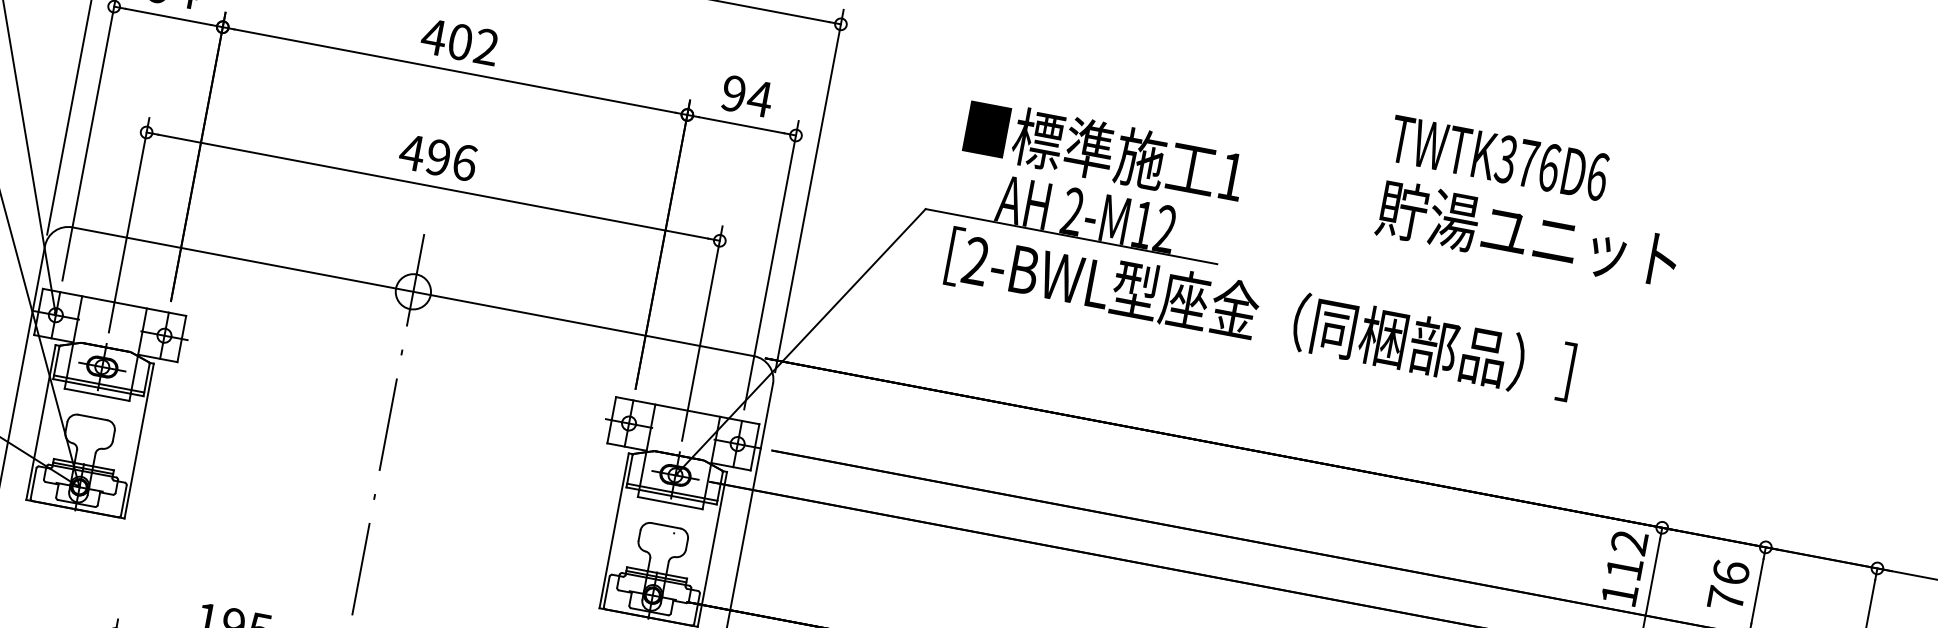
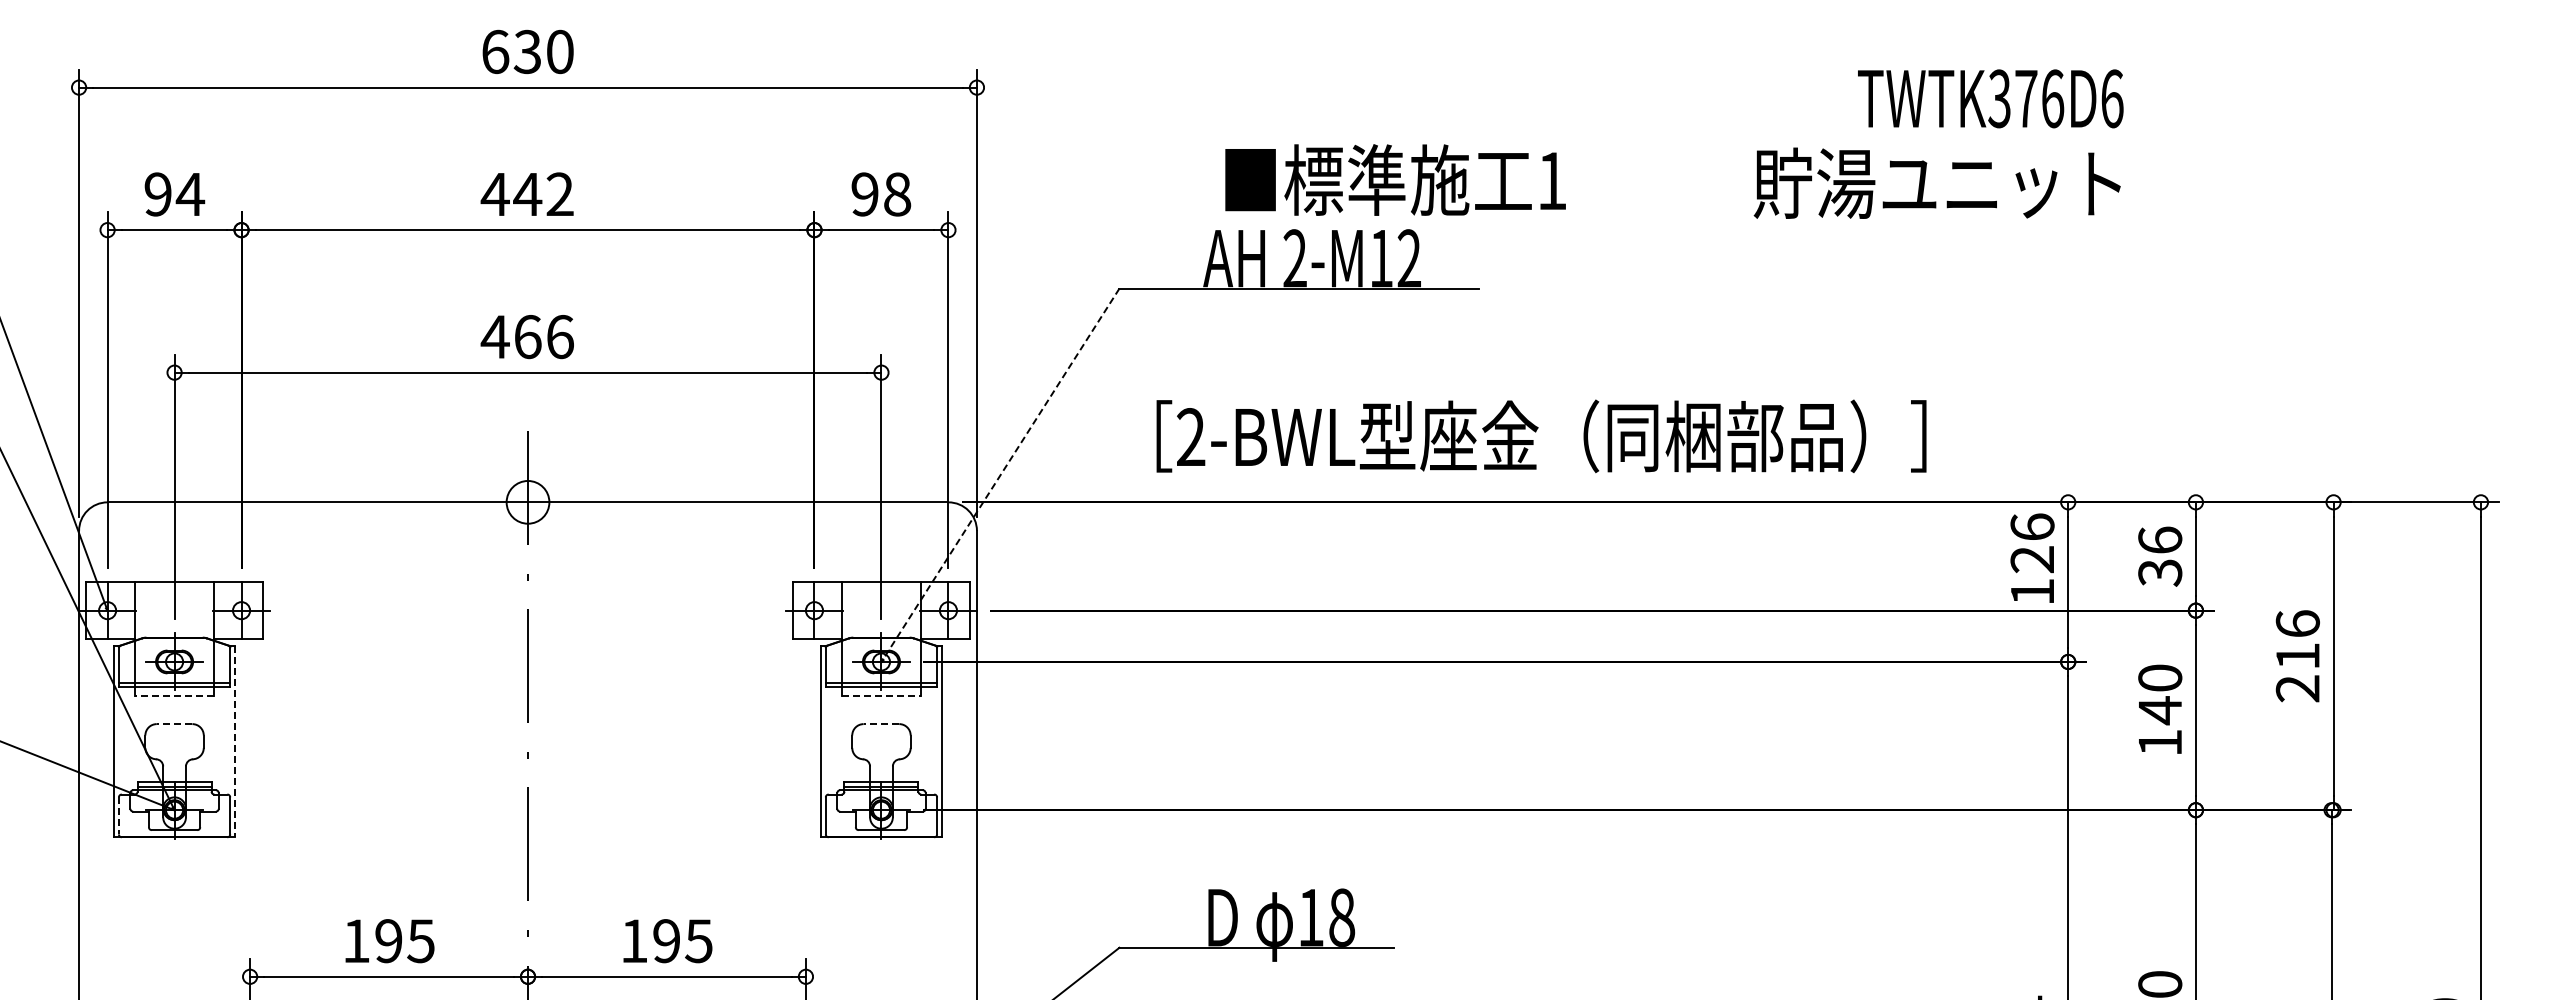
text: (460, 42) -> (527, 194), 402 -> 442
text: (759, 98) -> (896, 194), 94 -> 98
text: (1104, 151) -> (1395, 179), moved
text: (1498, 157) -> (1990, 98), moved
text: (438, 158) -> (527, 337), 496 -> 466
text: (1527, 233) -> (1936, 182), moved
text: (1260, 314) -> (1541, 436), moved
line: (800, 342) -> (1000, 475), solid -> dashed
line: (96, 395) -> (174, 696), solid -> dashed
line: (92, 417) -> (174, 724), solid -> dashed
line: (139, 441) -> (235, 742), solid -> dashed
line: (33, 482) -> (118, 815), solid -> dashed
line: (670, 503) -> (881, 696), solid -> dashed
line: (665, 526) -> (881, 724), solid -> dashed
text: (1626, 555) -> (2032, 543), 112 -> 126
text: (1726, 598) -> (2160, 572), 76 -> 36

